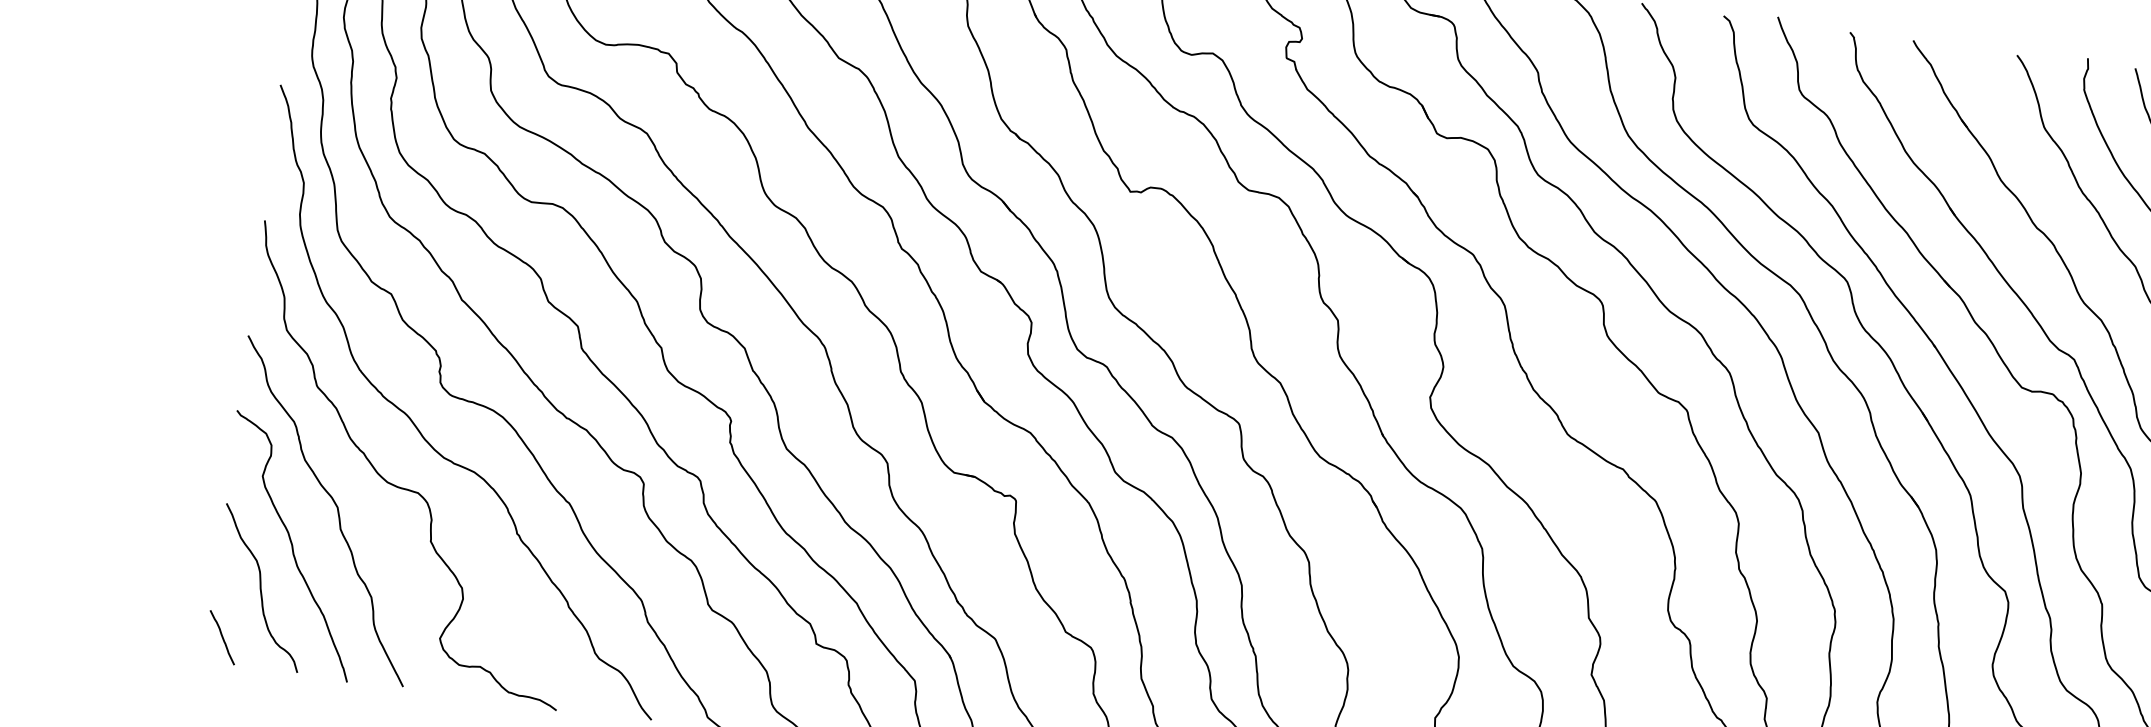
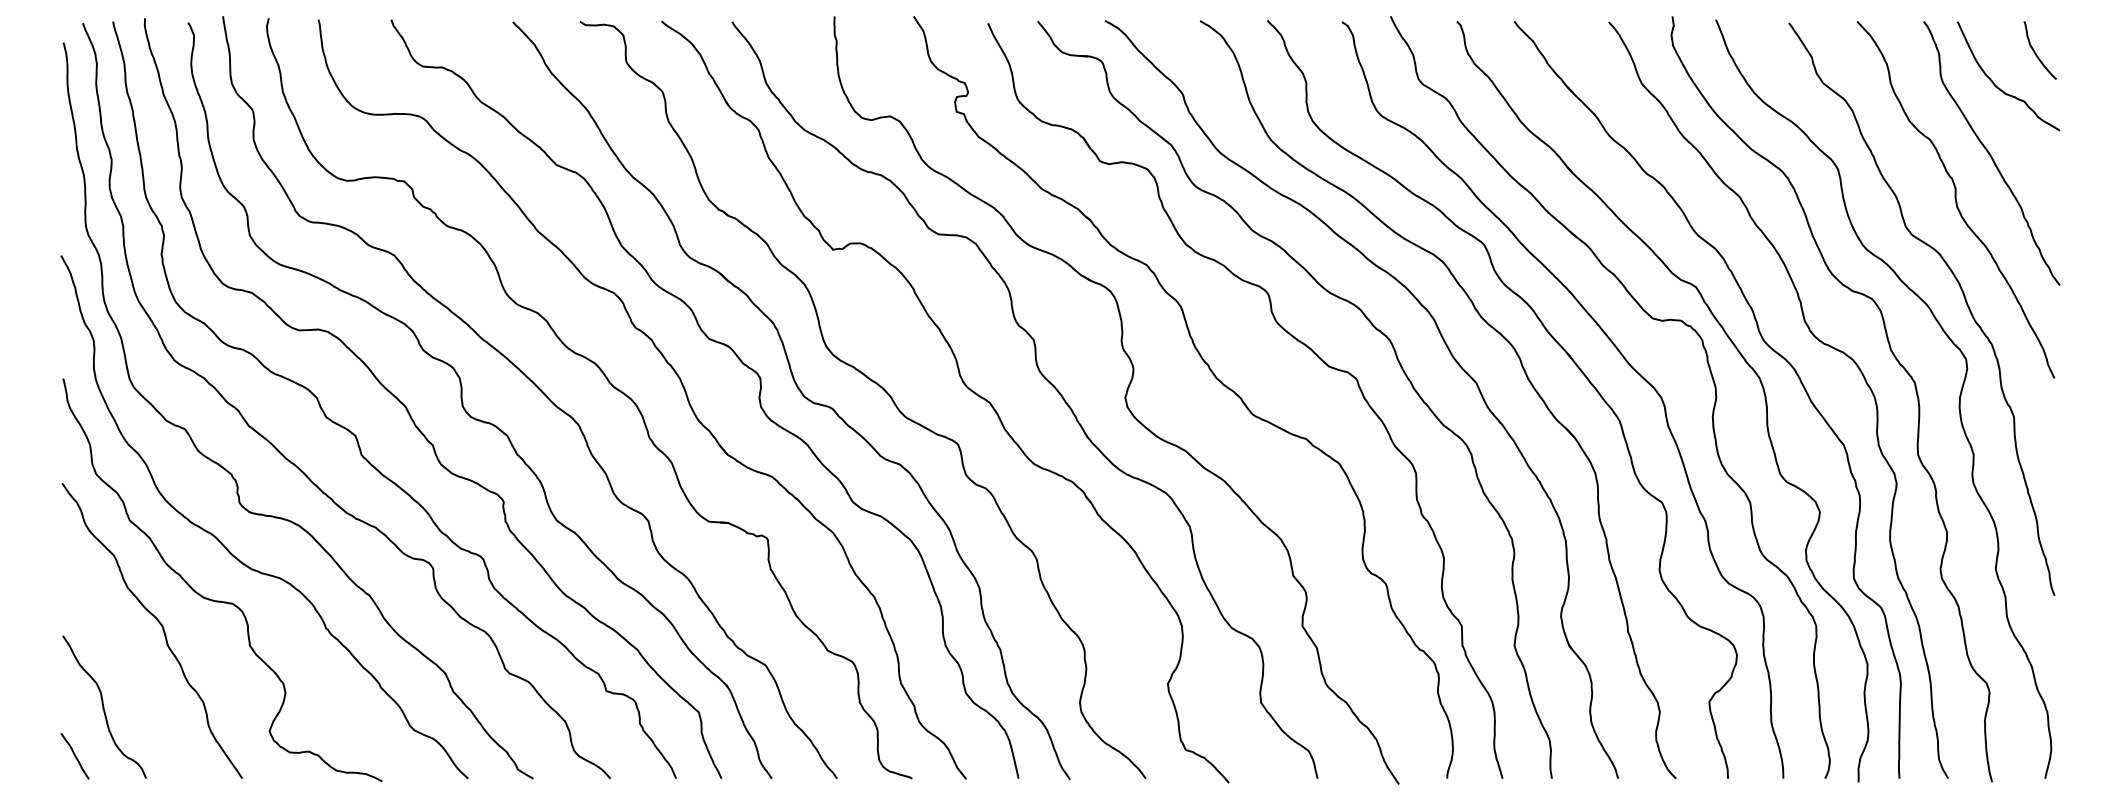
curve: (292, 546) -> (126, 666), removed

